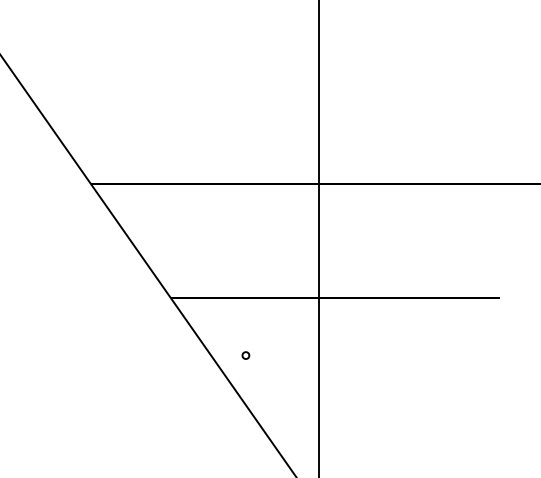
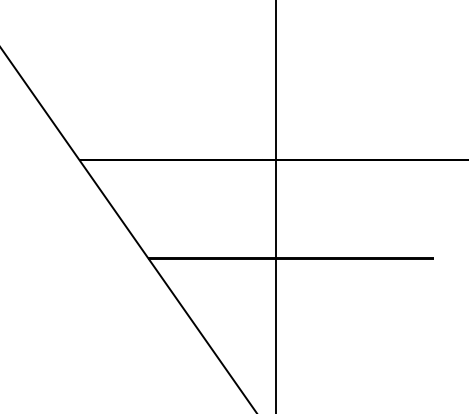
part: (245, 355) -> (212, 307), removed

